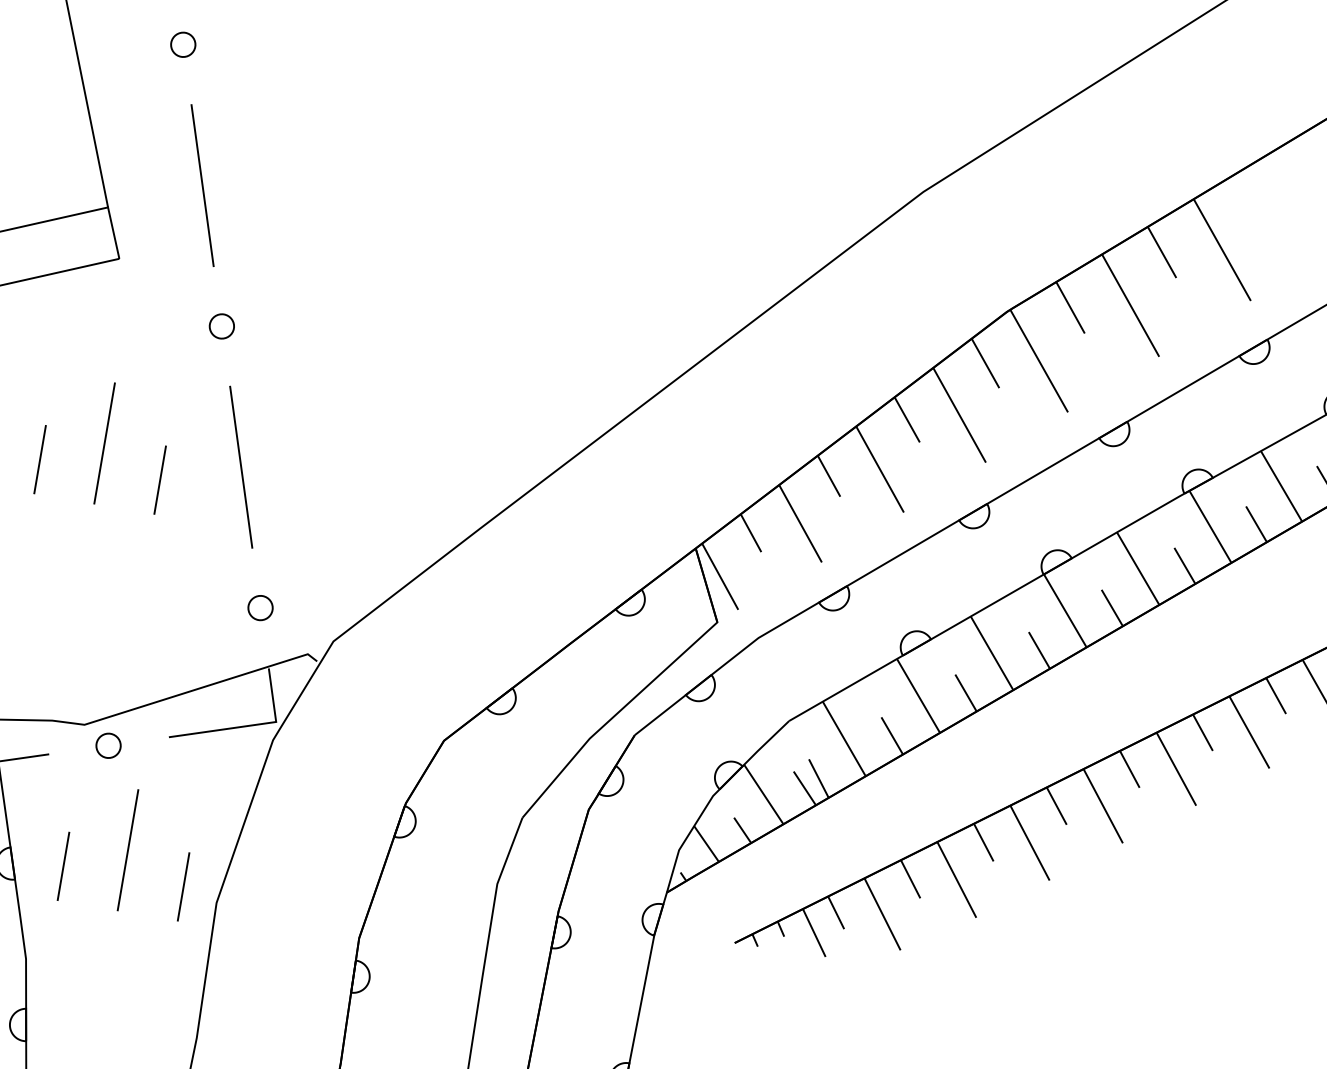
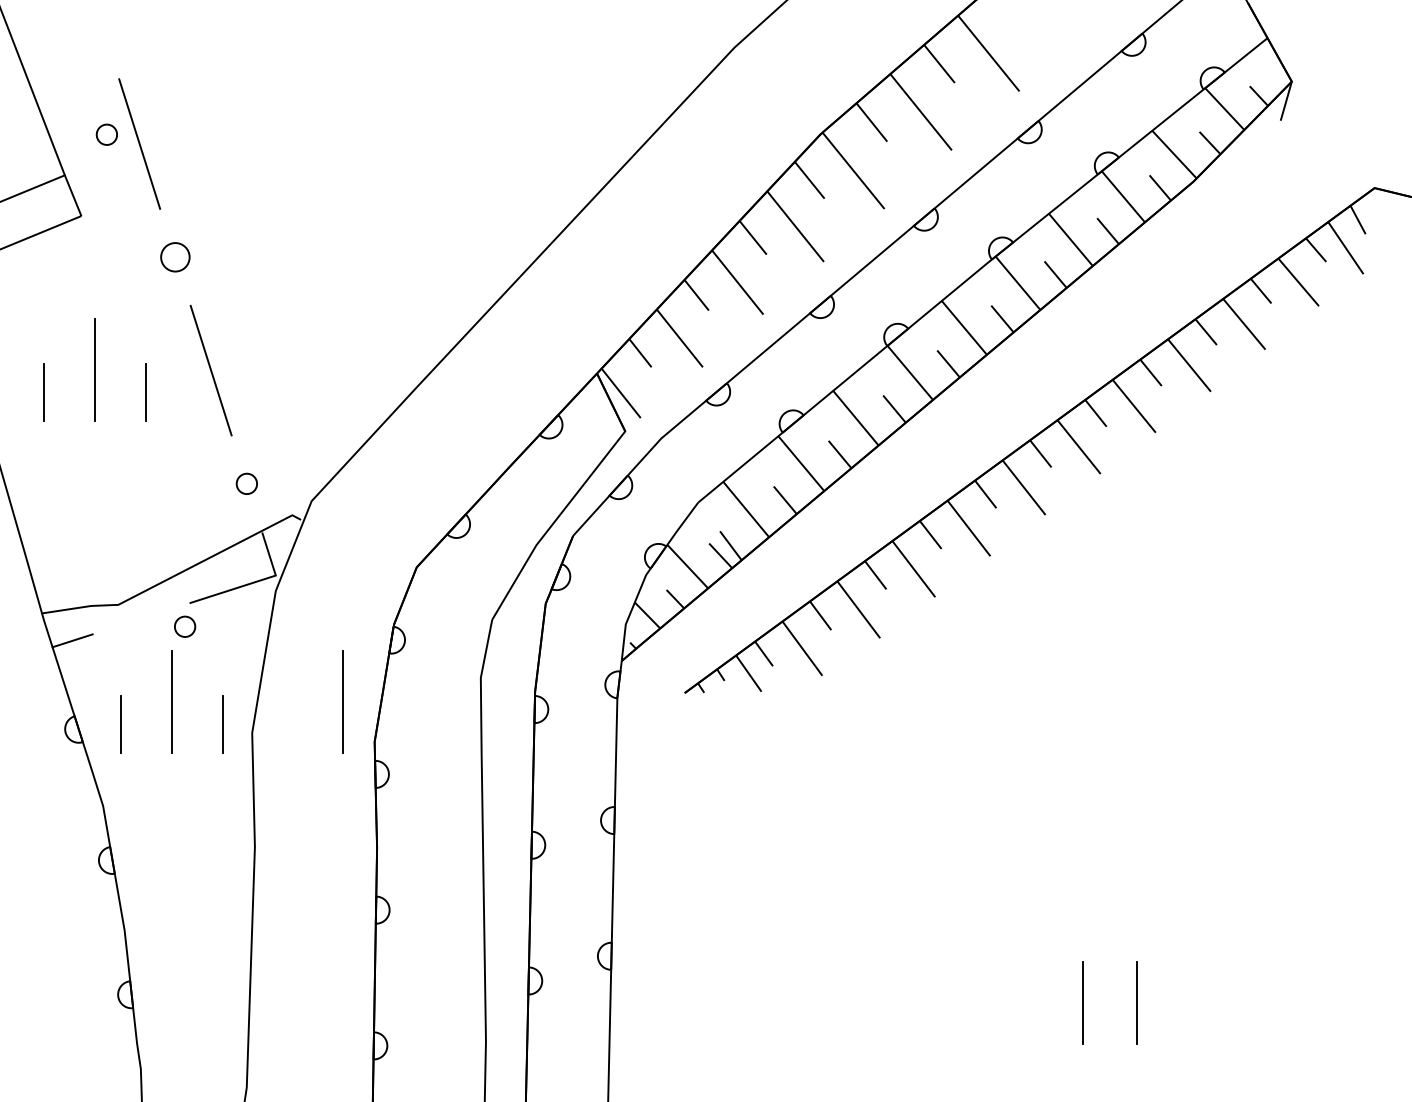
circle: (182, 44) -> (106, 134), moved
circle: (221, 326) -> (175, 257), size x1.4
circle: (109, 745) -> (185, 626), moved
line: (329, 883) -> (342, 701), added

